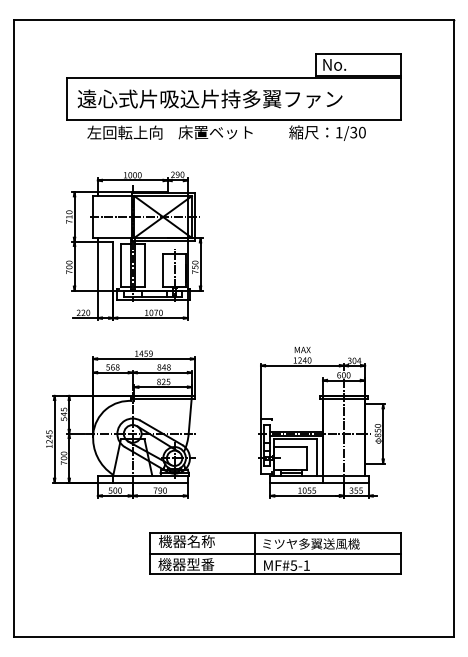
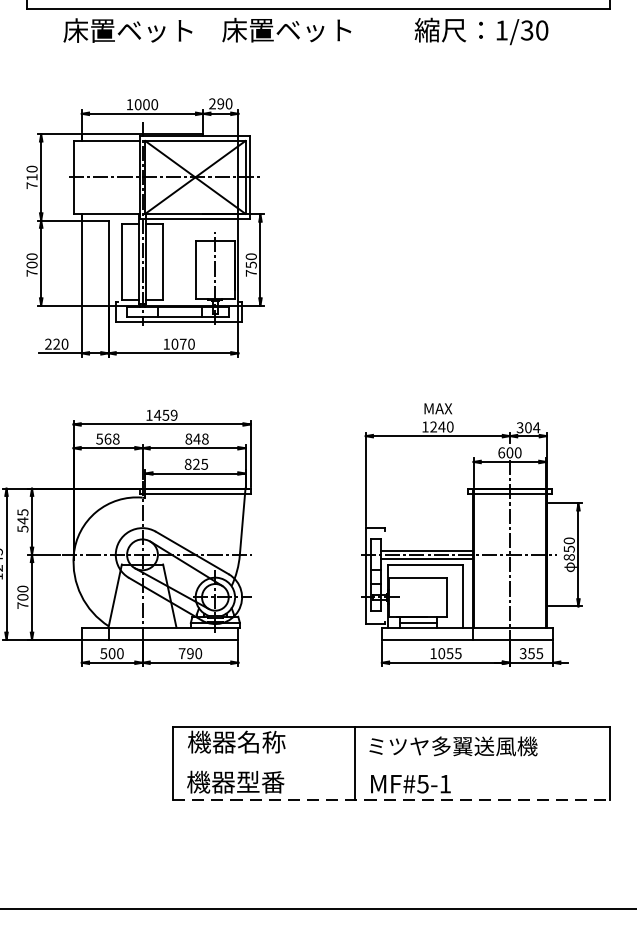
text: (124, 132) -> (128, 30), 左回転上向 -> 床置ベット
line: (275, 553) -> (390, 762), removed
line: (275, 574) -> (390, 799), solid -> dashed

